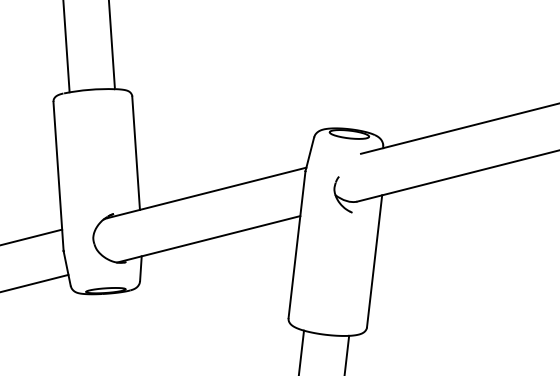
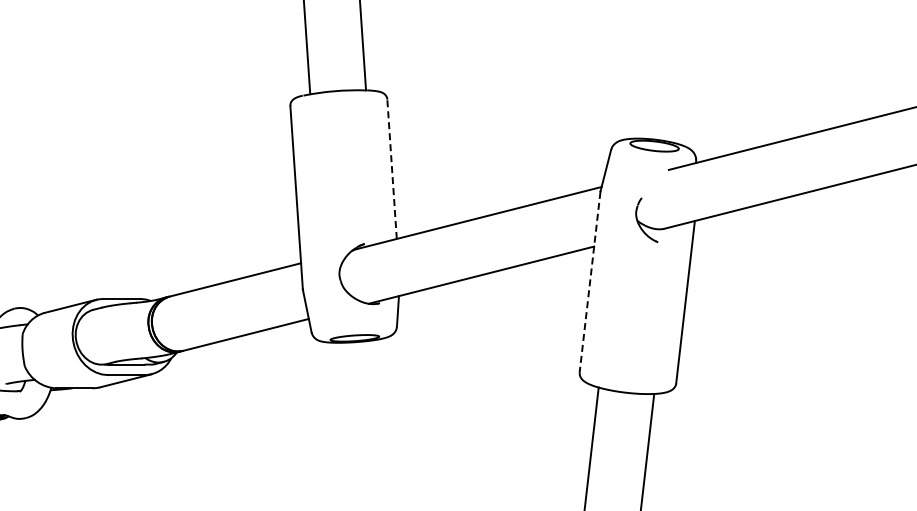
line: (136, 153) -> (392, 169), solid -> dashed
line: (297, 245) -> (590, 282), solid -> dashed

